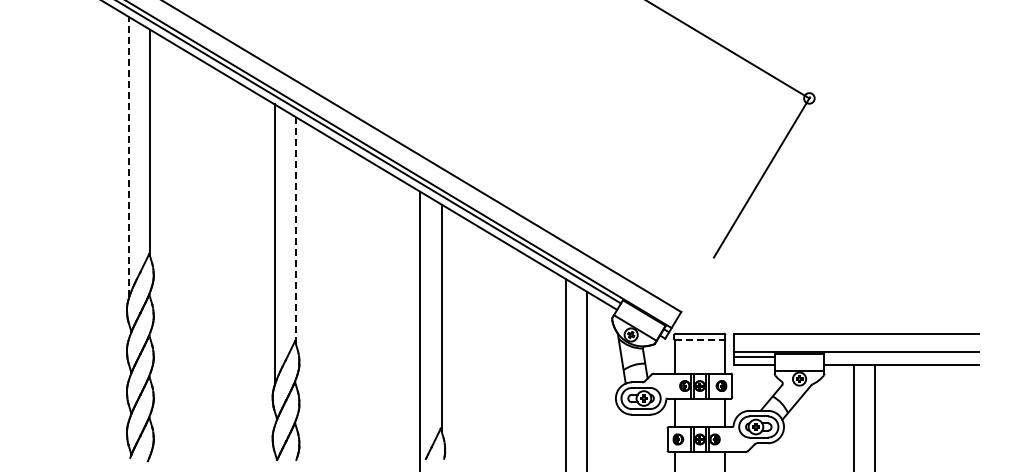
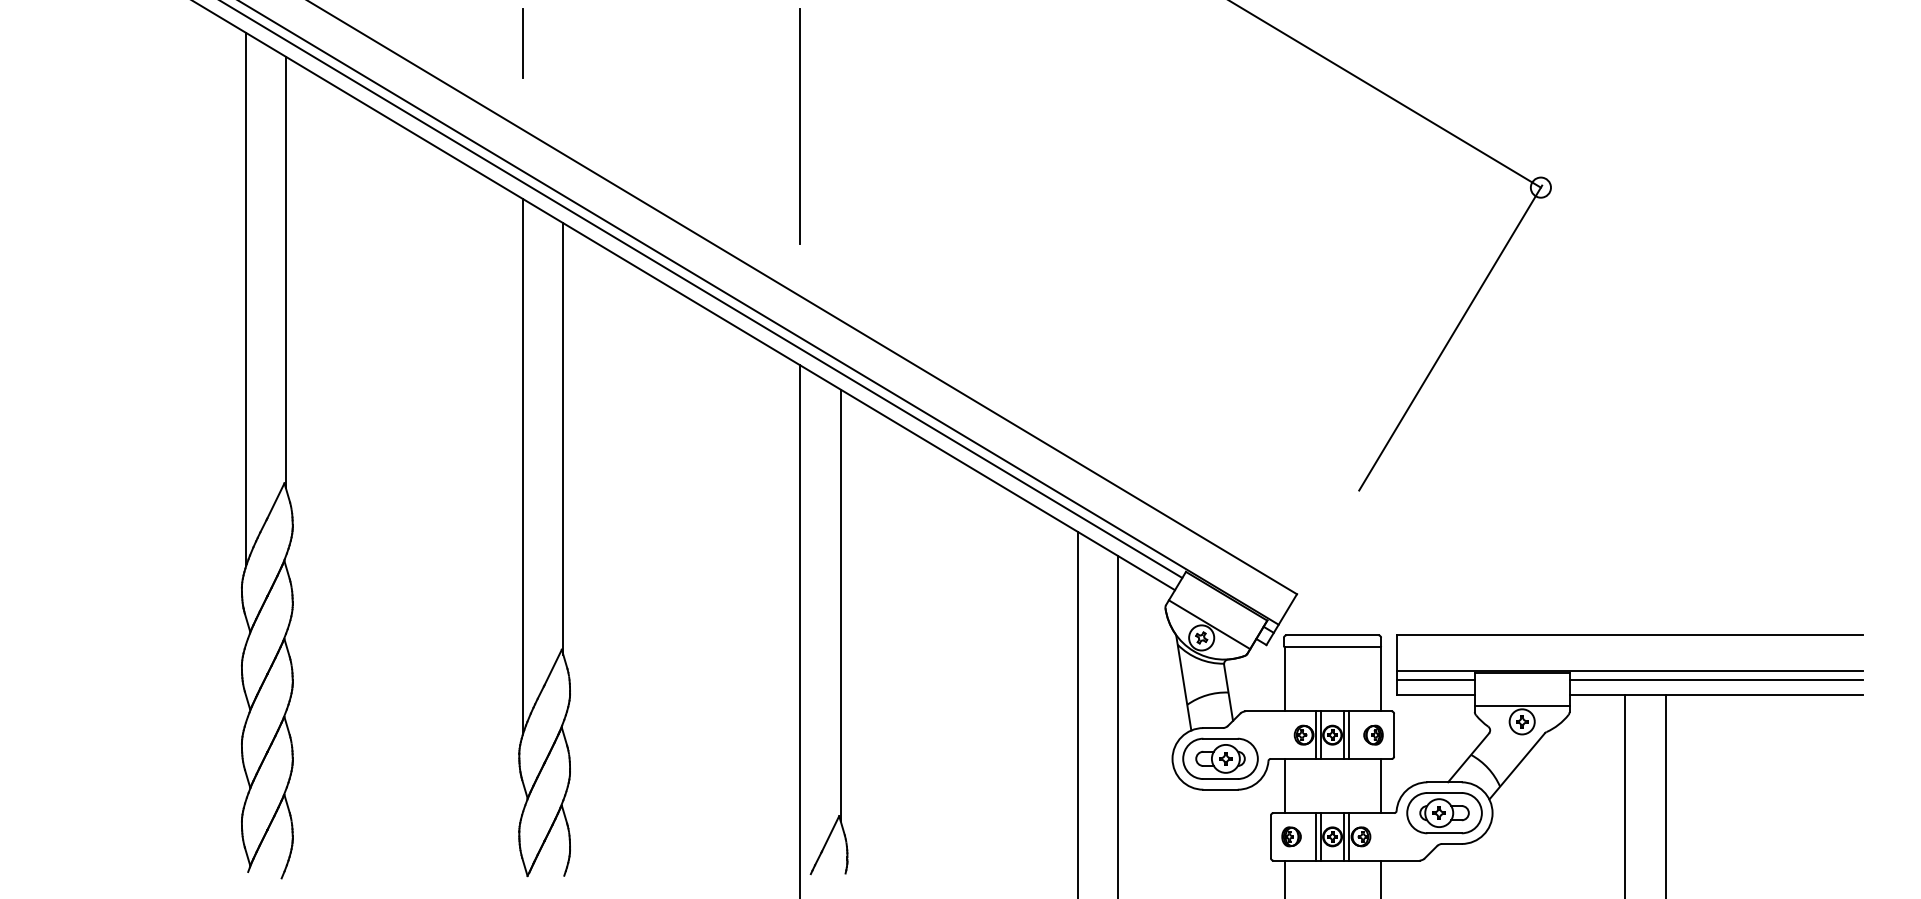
line: (274, 22) -> (522, 43), added
line: (420, 66) -> (800, 126), added
line: (128, 156) -> (244, 298), dashed -> solid
line: (295, 229) -> (562, 437), dashed -> solid
line: (699, 339) -> (1331, 646), dashed -> solid
line: (901, 357) -> (1716, 680), added

